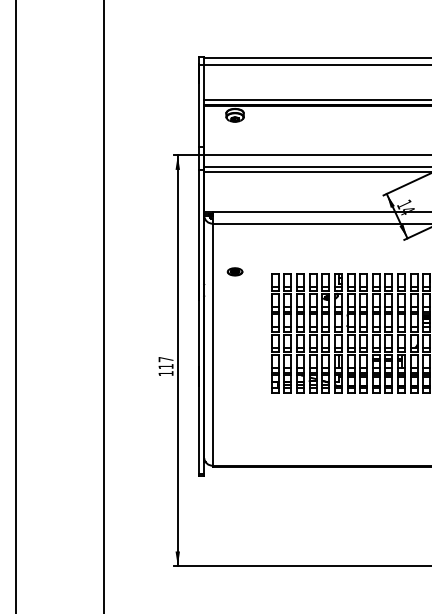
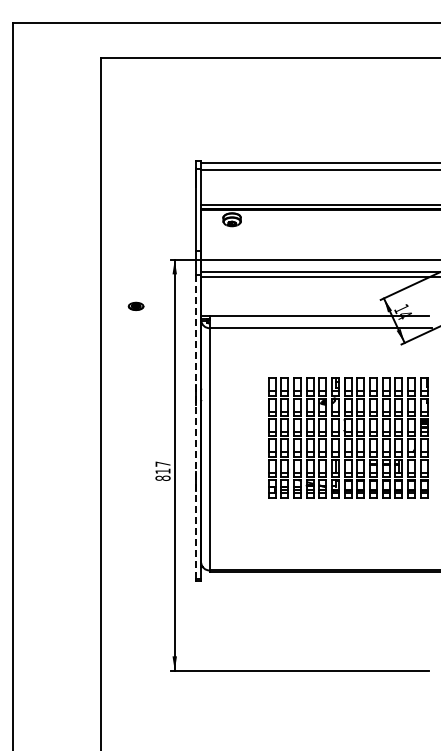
part: (234, 270) -> (135, 305), moved
line: (198, 321) -> (195, 426), solid -> dashed
text: (165, 372) -> (162, 477), 117 -> 817

